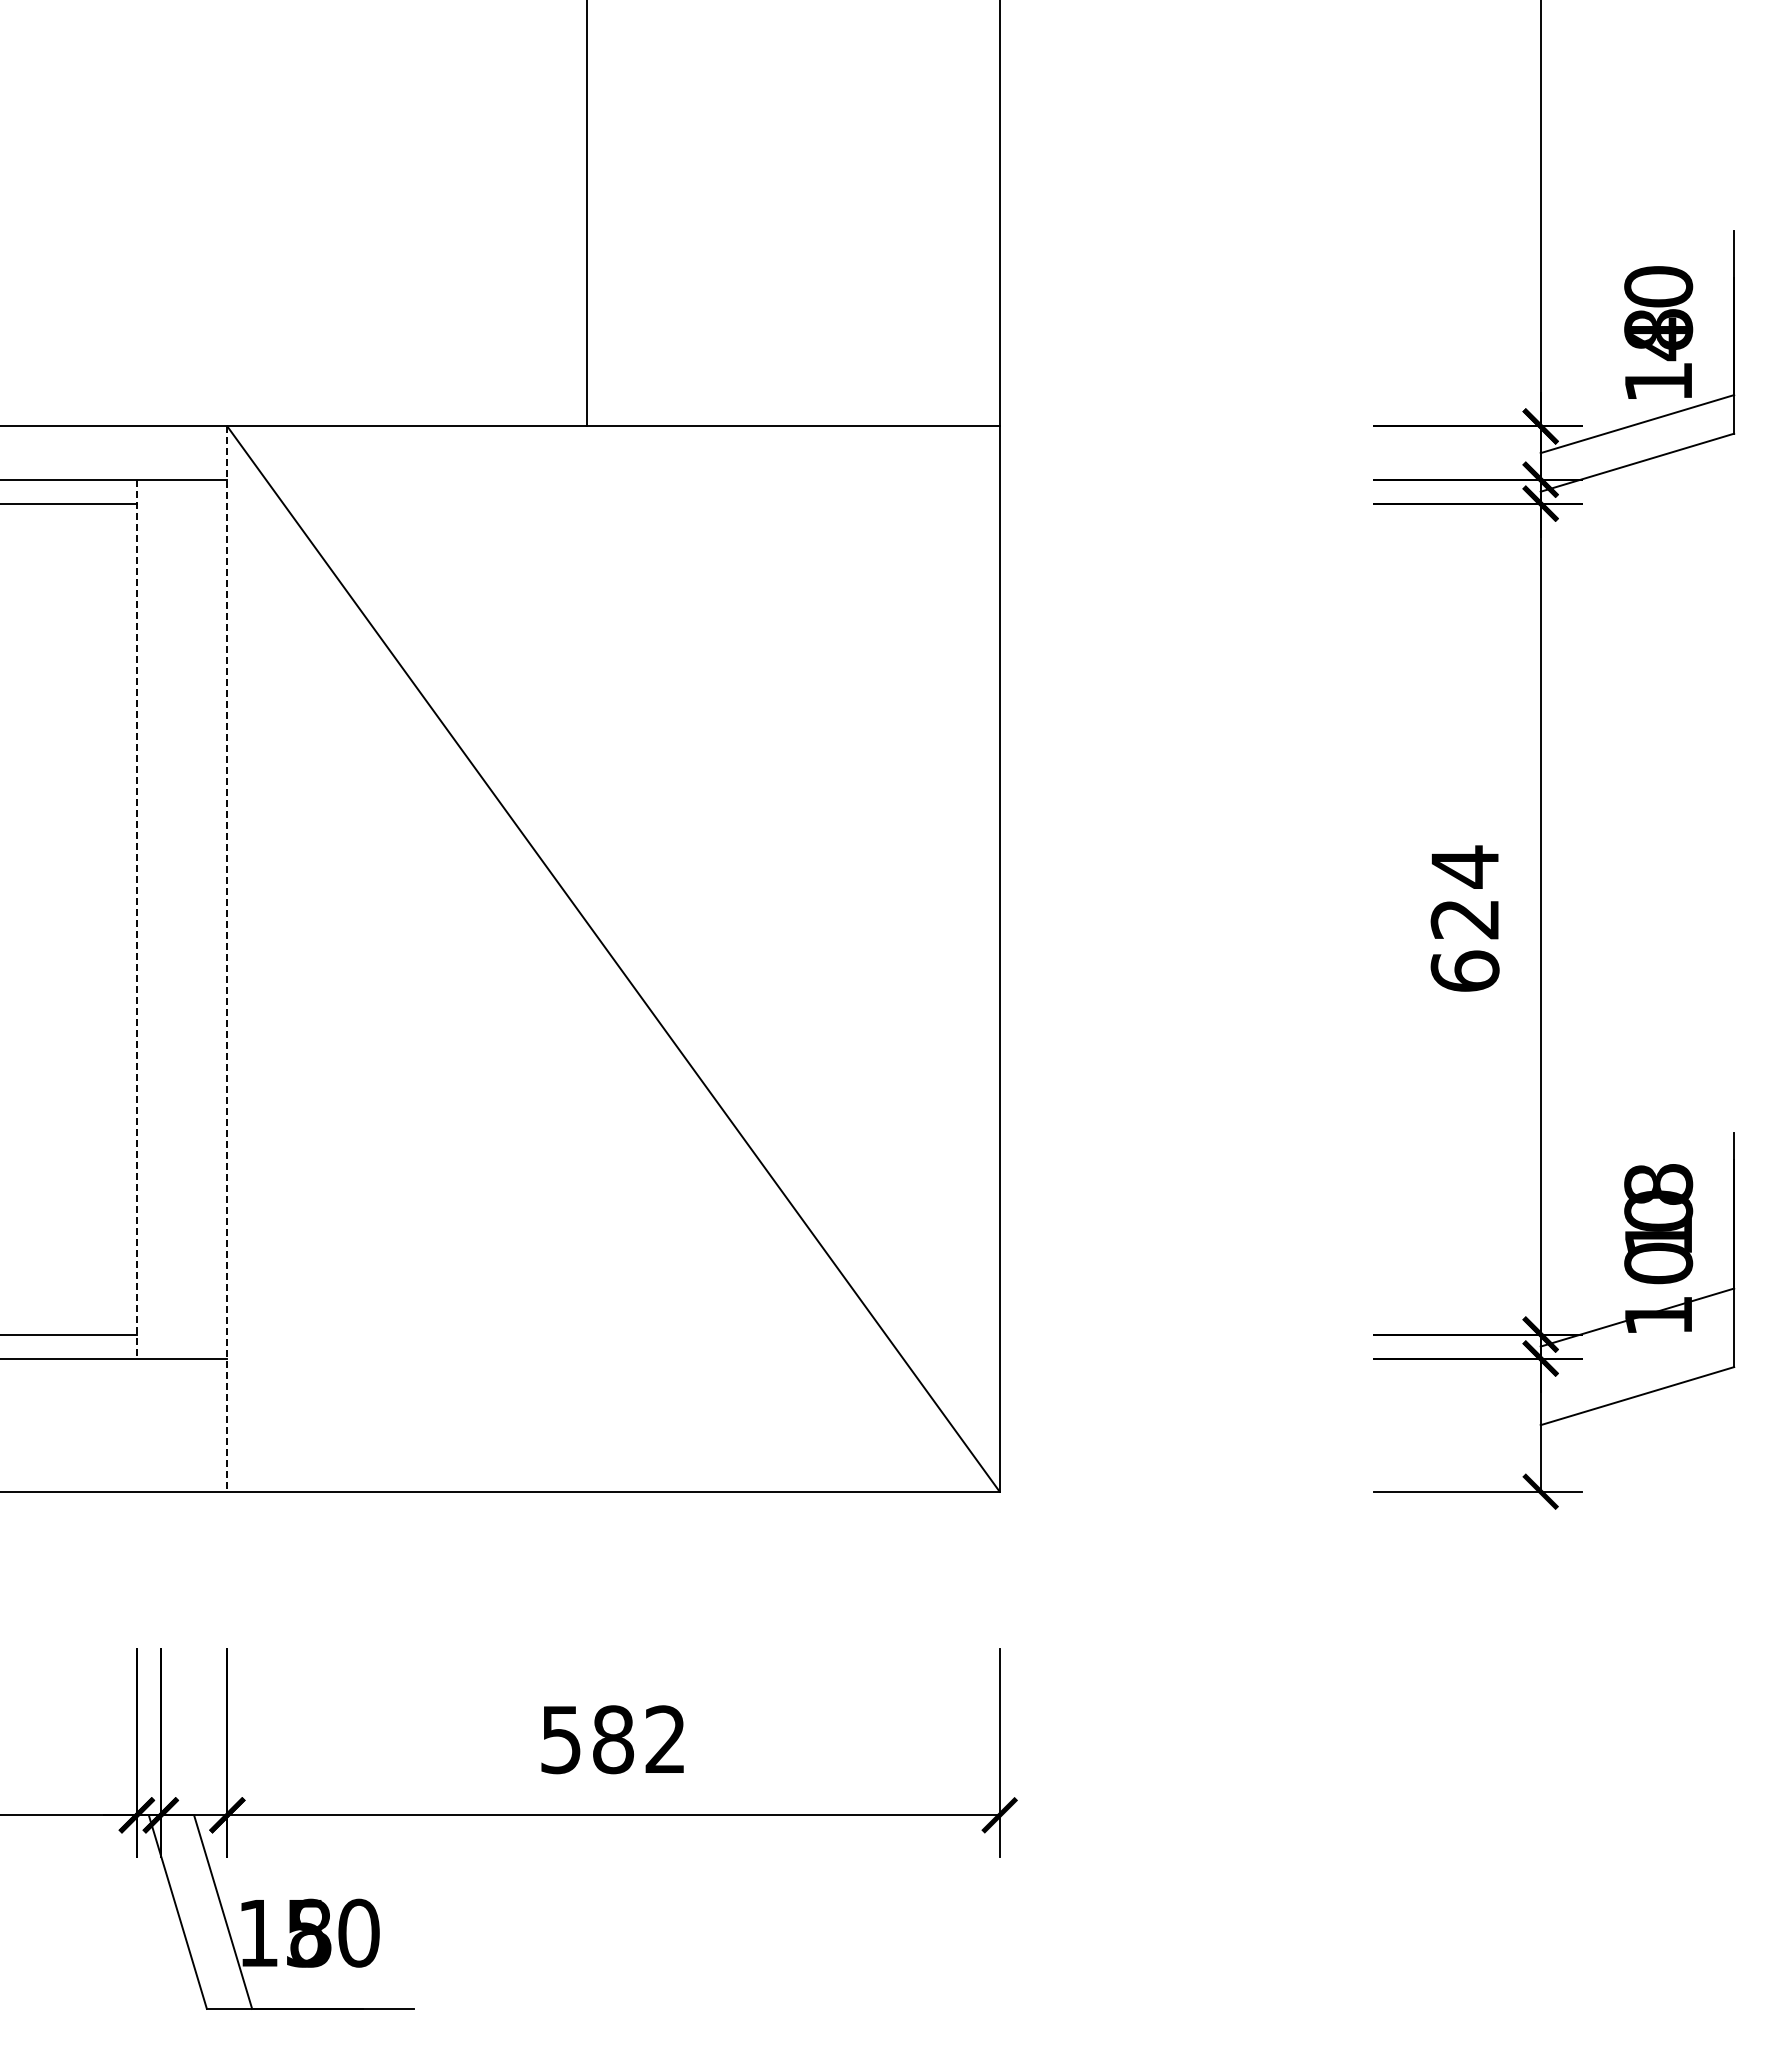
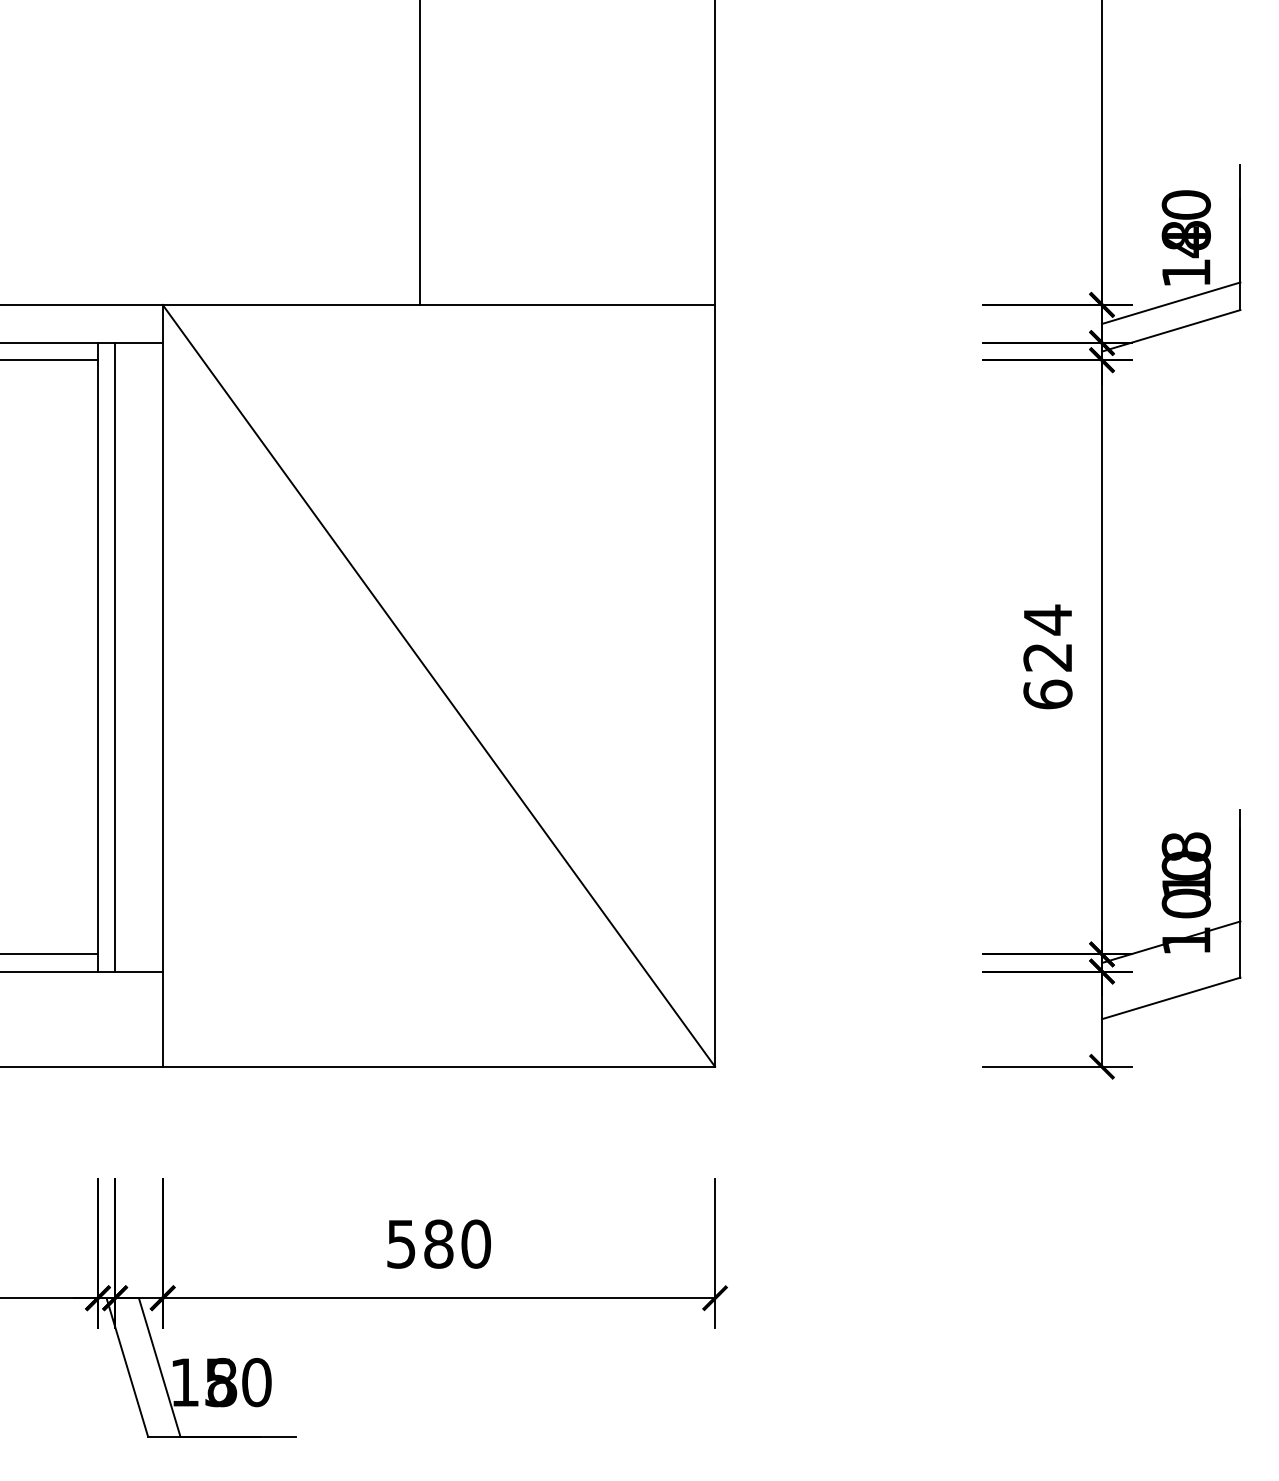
line: (160, 918) -> (114, 656), added
line: (136, 919) -> (97, 657), dashed -> solid
line: (227, 959) -> (162, 686), dashed -> solid
text: (665, 1739) -> (476, 1244), 582 -> 580

